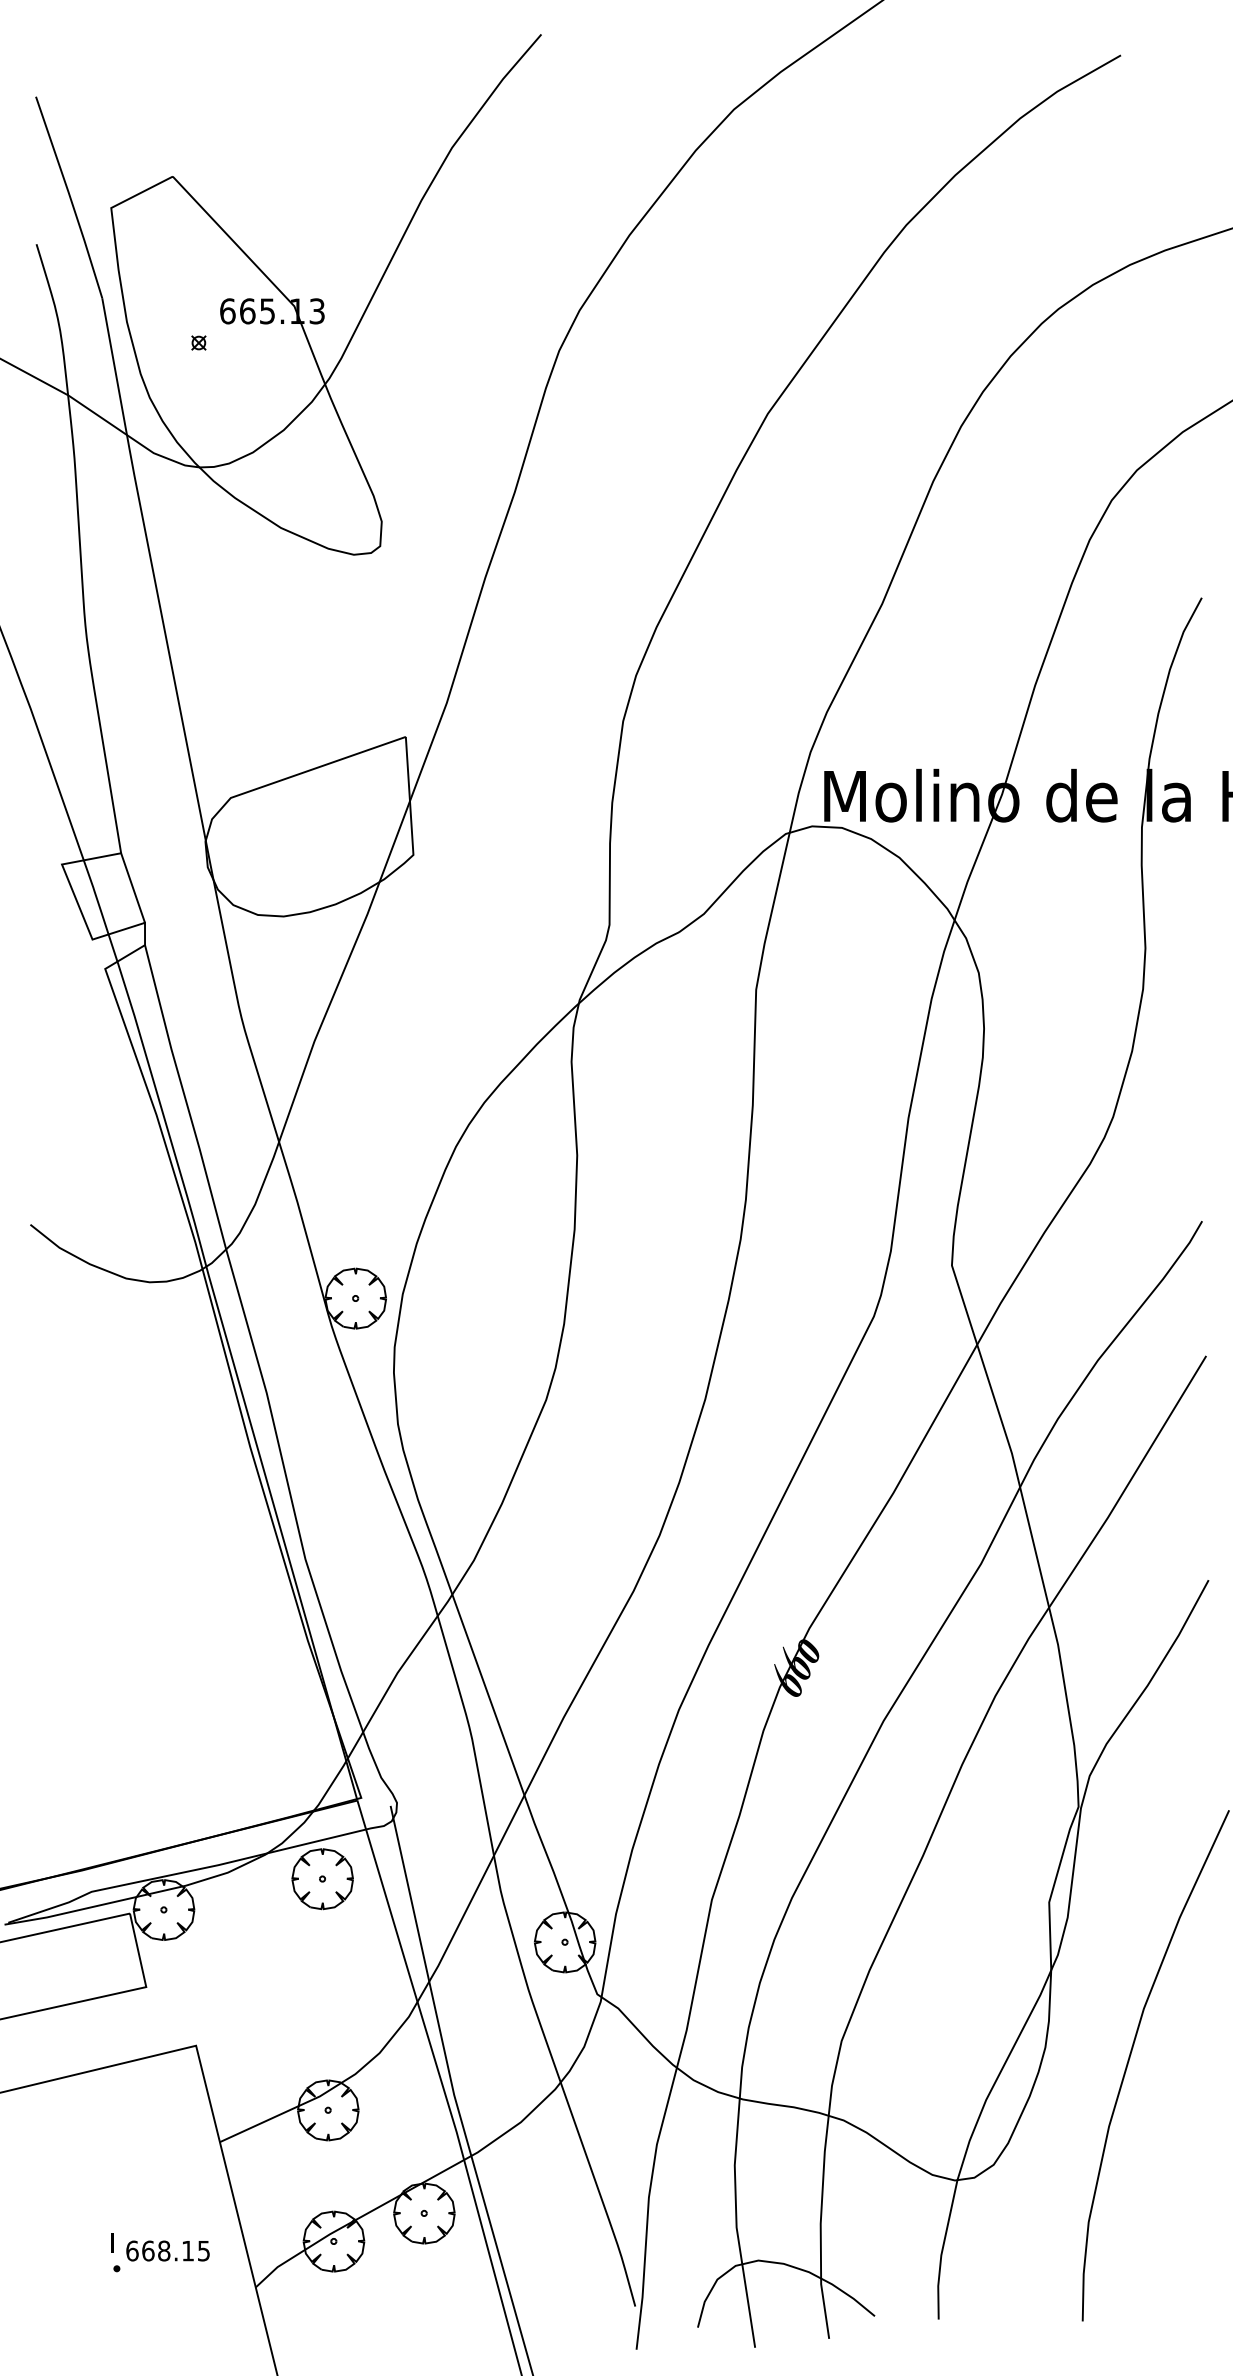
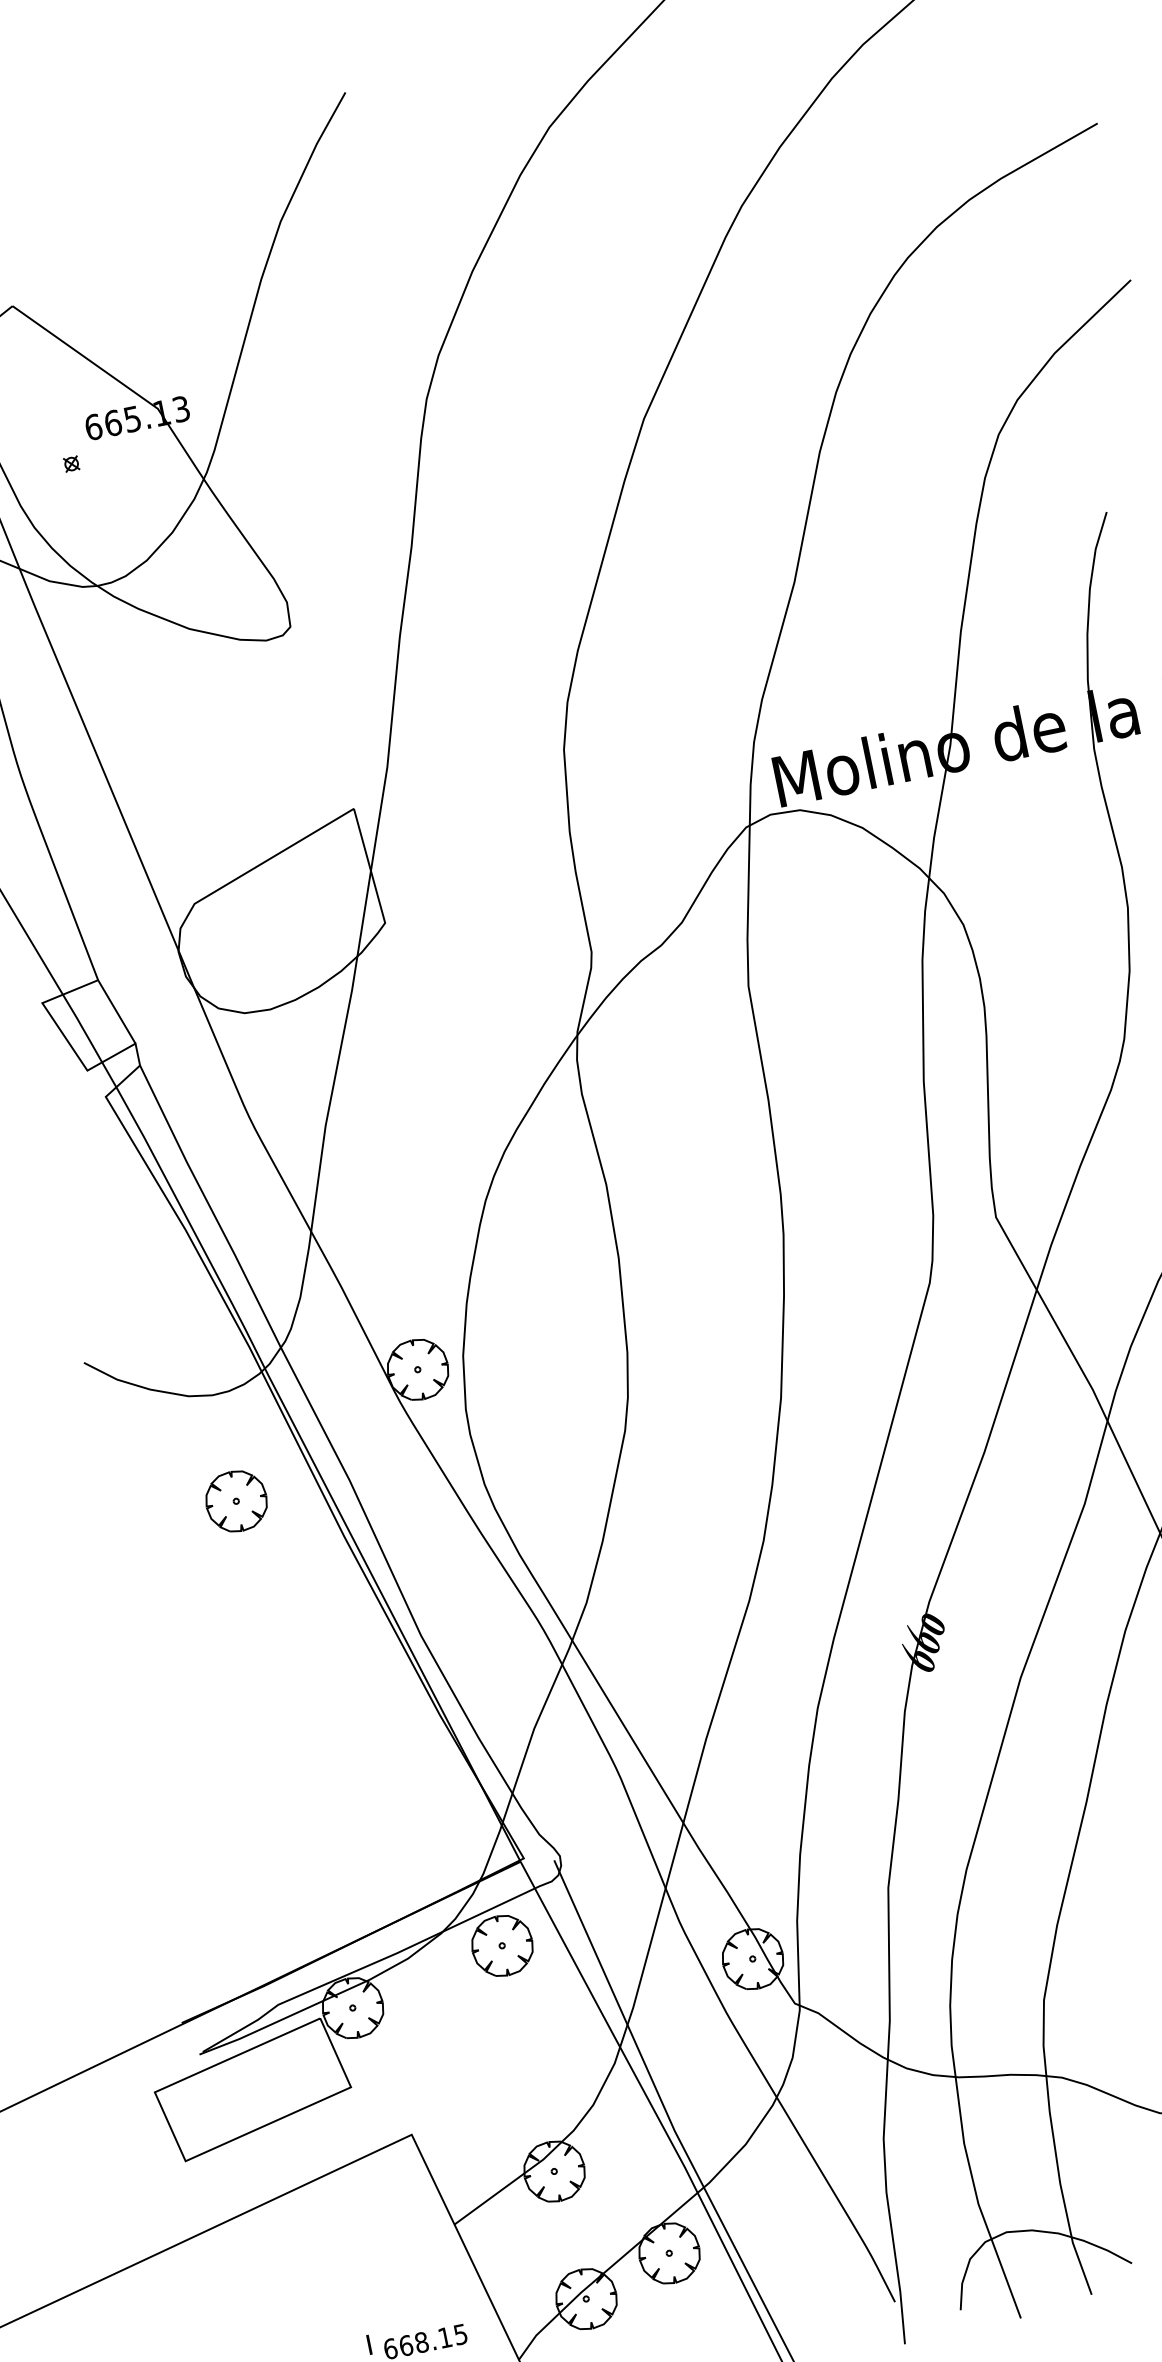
part: (151, 1390) -> (236, 1501), added

